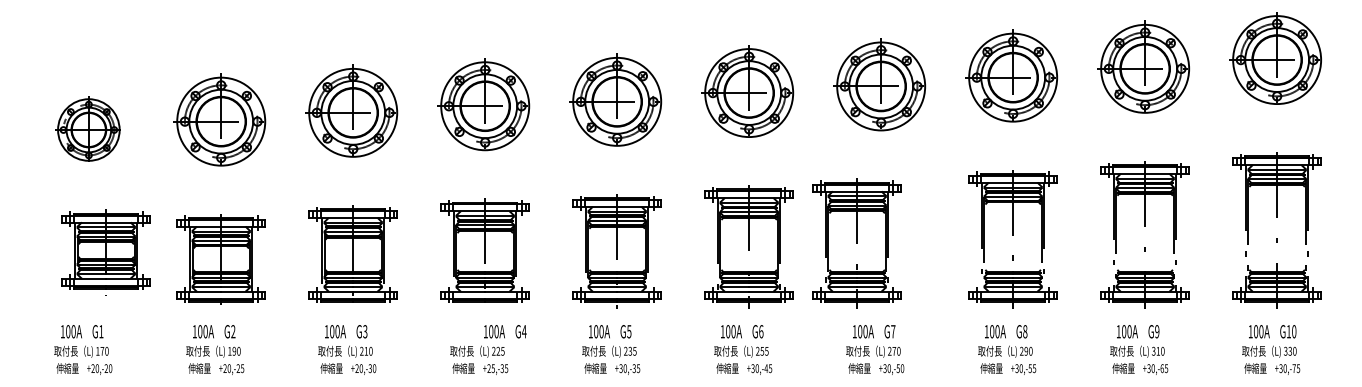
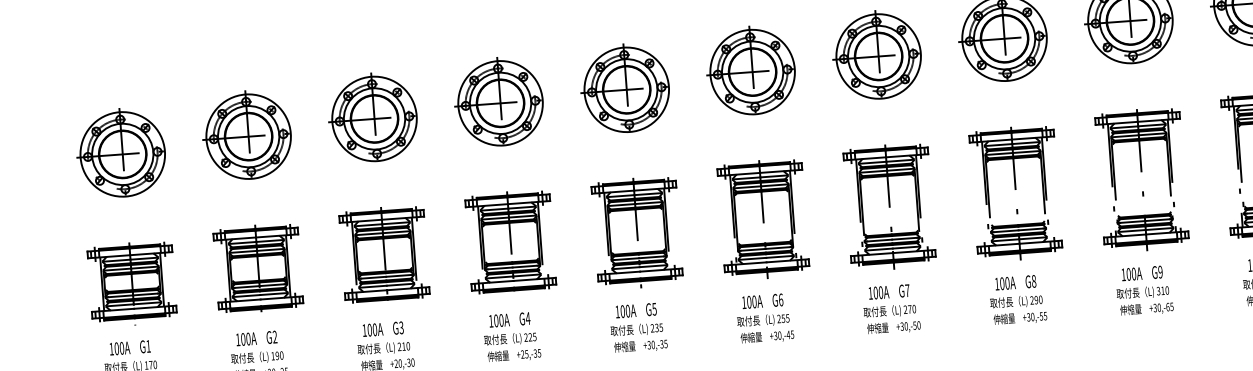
part: (87, 128) -> (120, 152), size x1.43
part: (856, 243) -> (889, 207), moved
part: (105, 252) -> (131, 283), moved
text: (505, 331) -> (509, 319), moved

